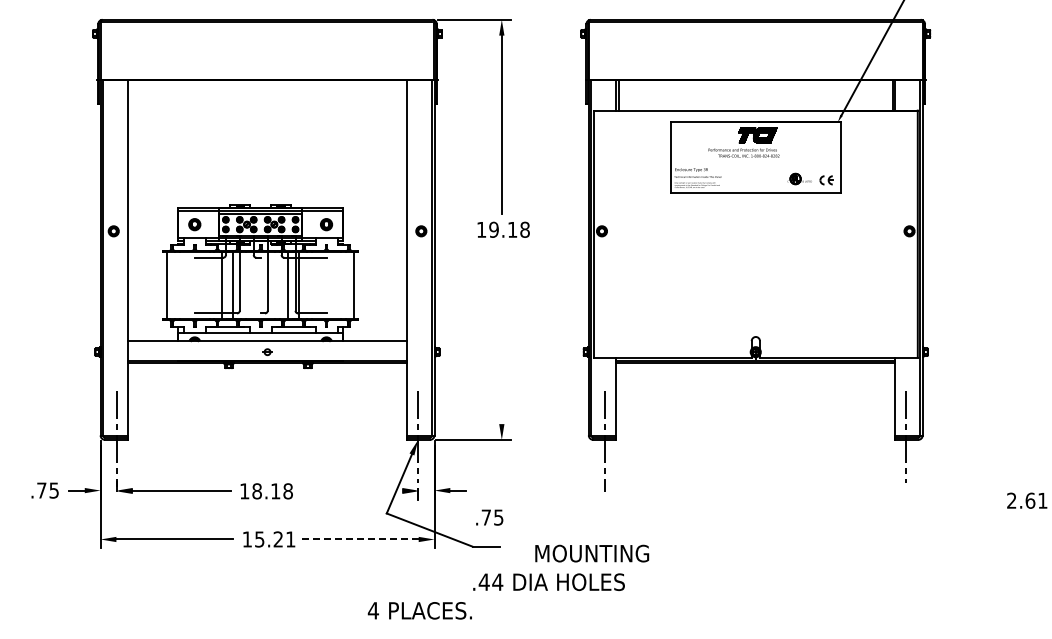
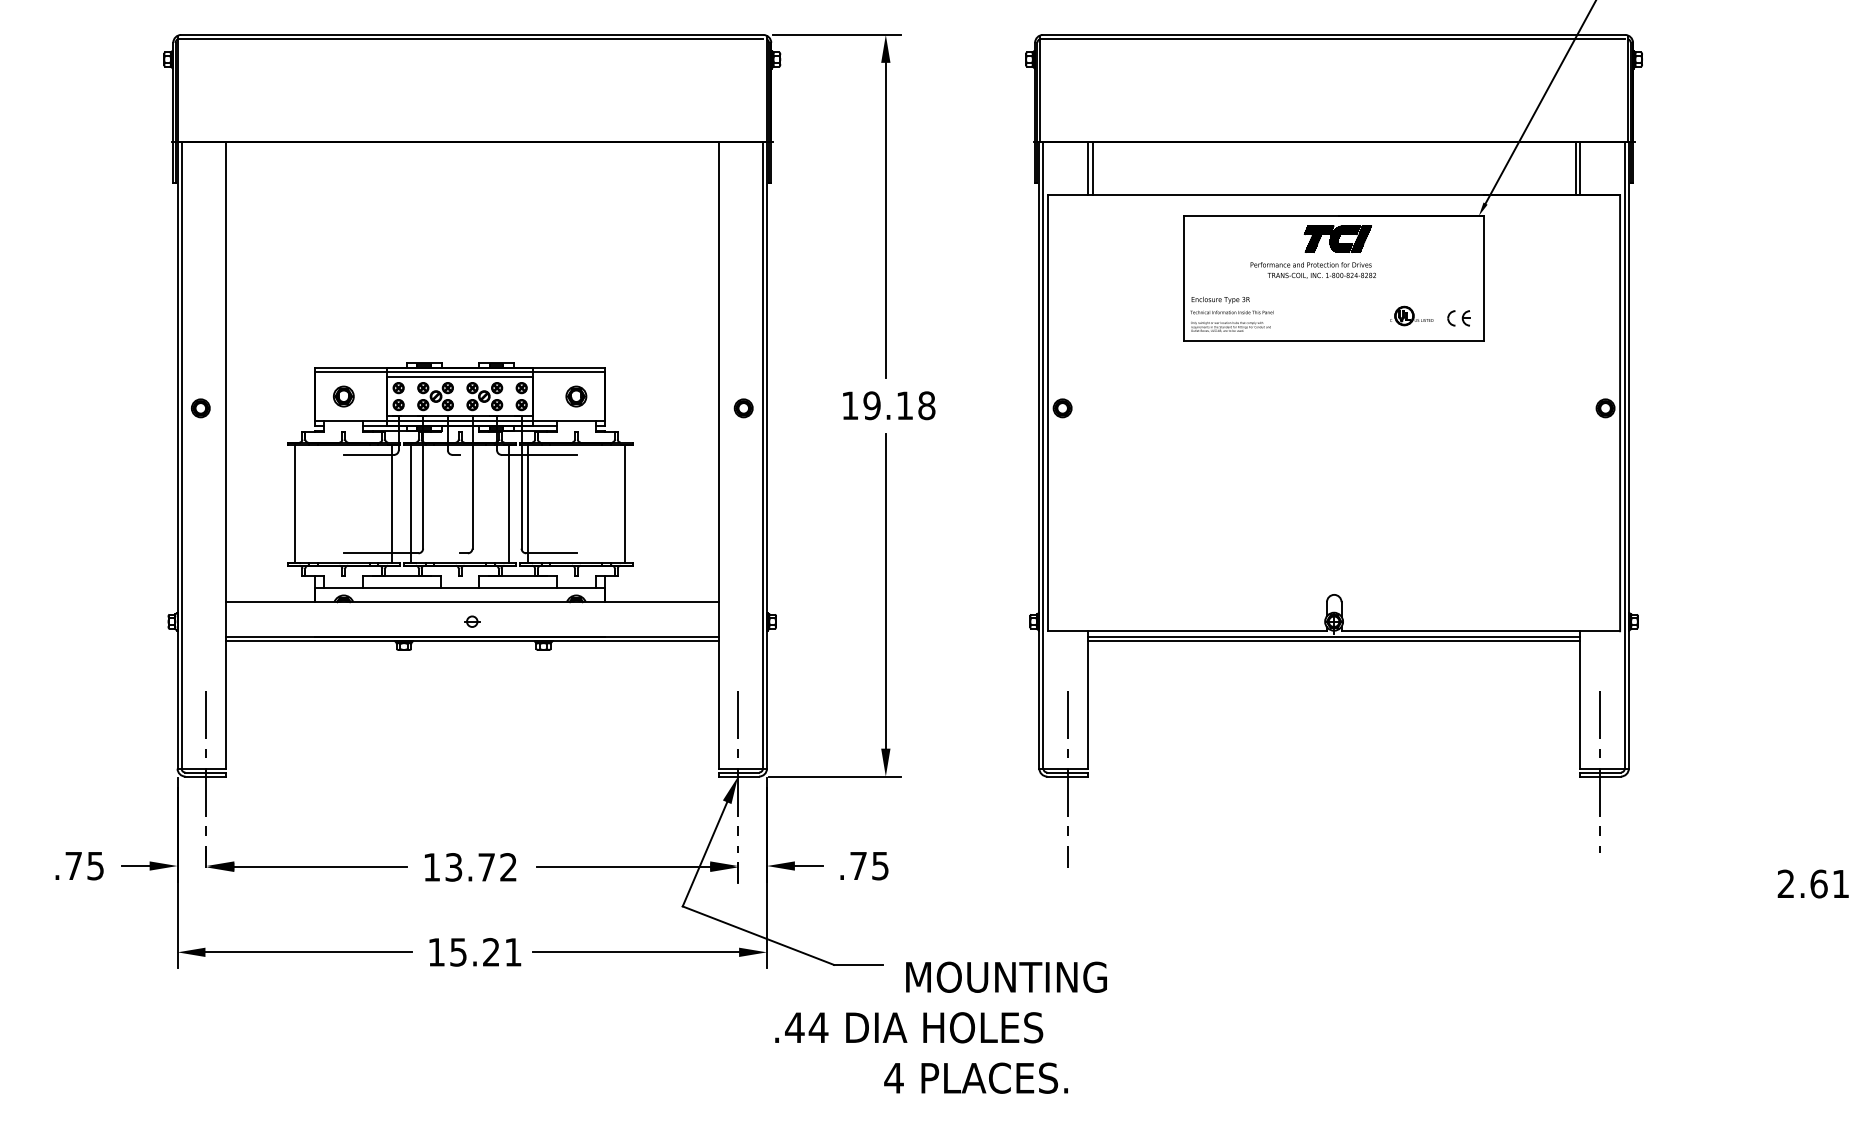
line: (501, 334) -> (885, 590), added
text: (272, 491) -> (480, 867), 18.18 -> 13.72
line: (353, 491) -> (623, 867), added
text: (489, 517) -> (864, 865), moved
line: (359, 539) -> (634, 952), dashed -> solid
text: (592, 553) -> (1007, 977), moved
text: (548, 581) -> (908, 1026), moved
text: (419, 610) -> (975, 1077), moved

